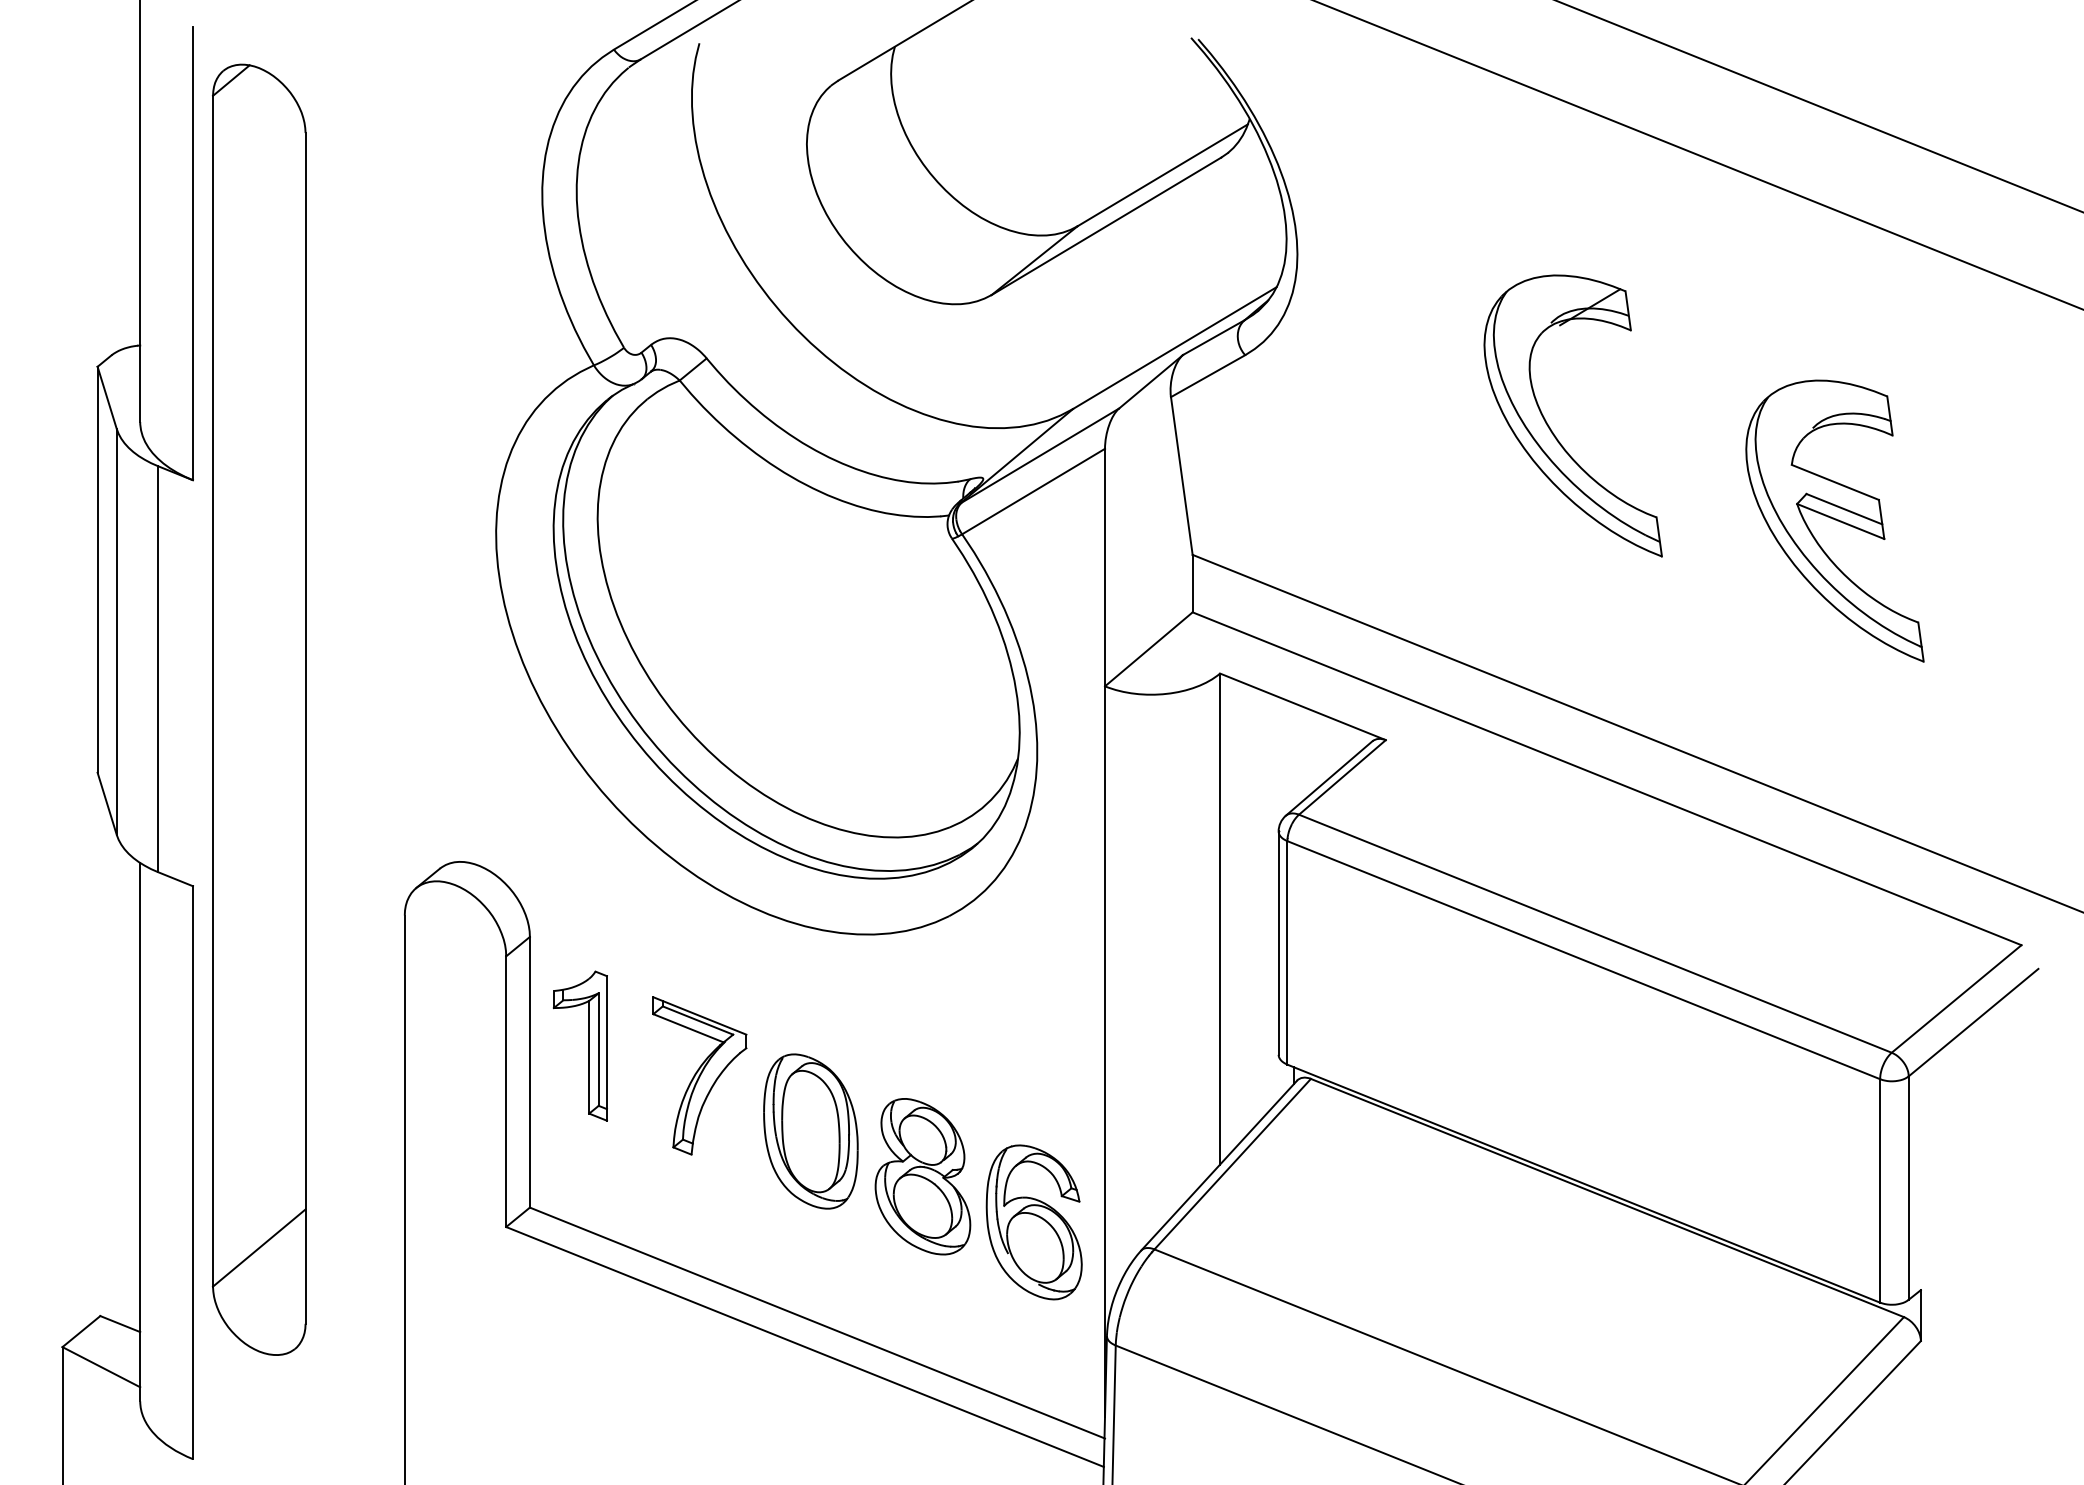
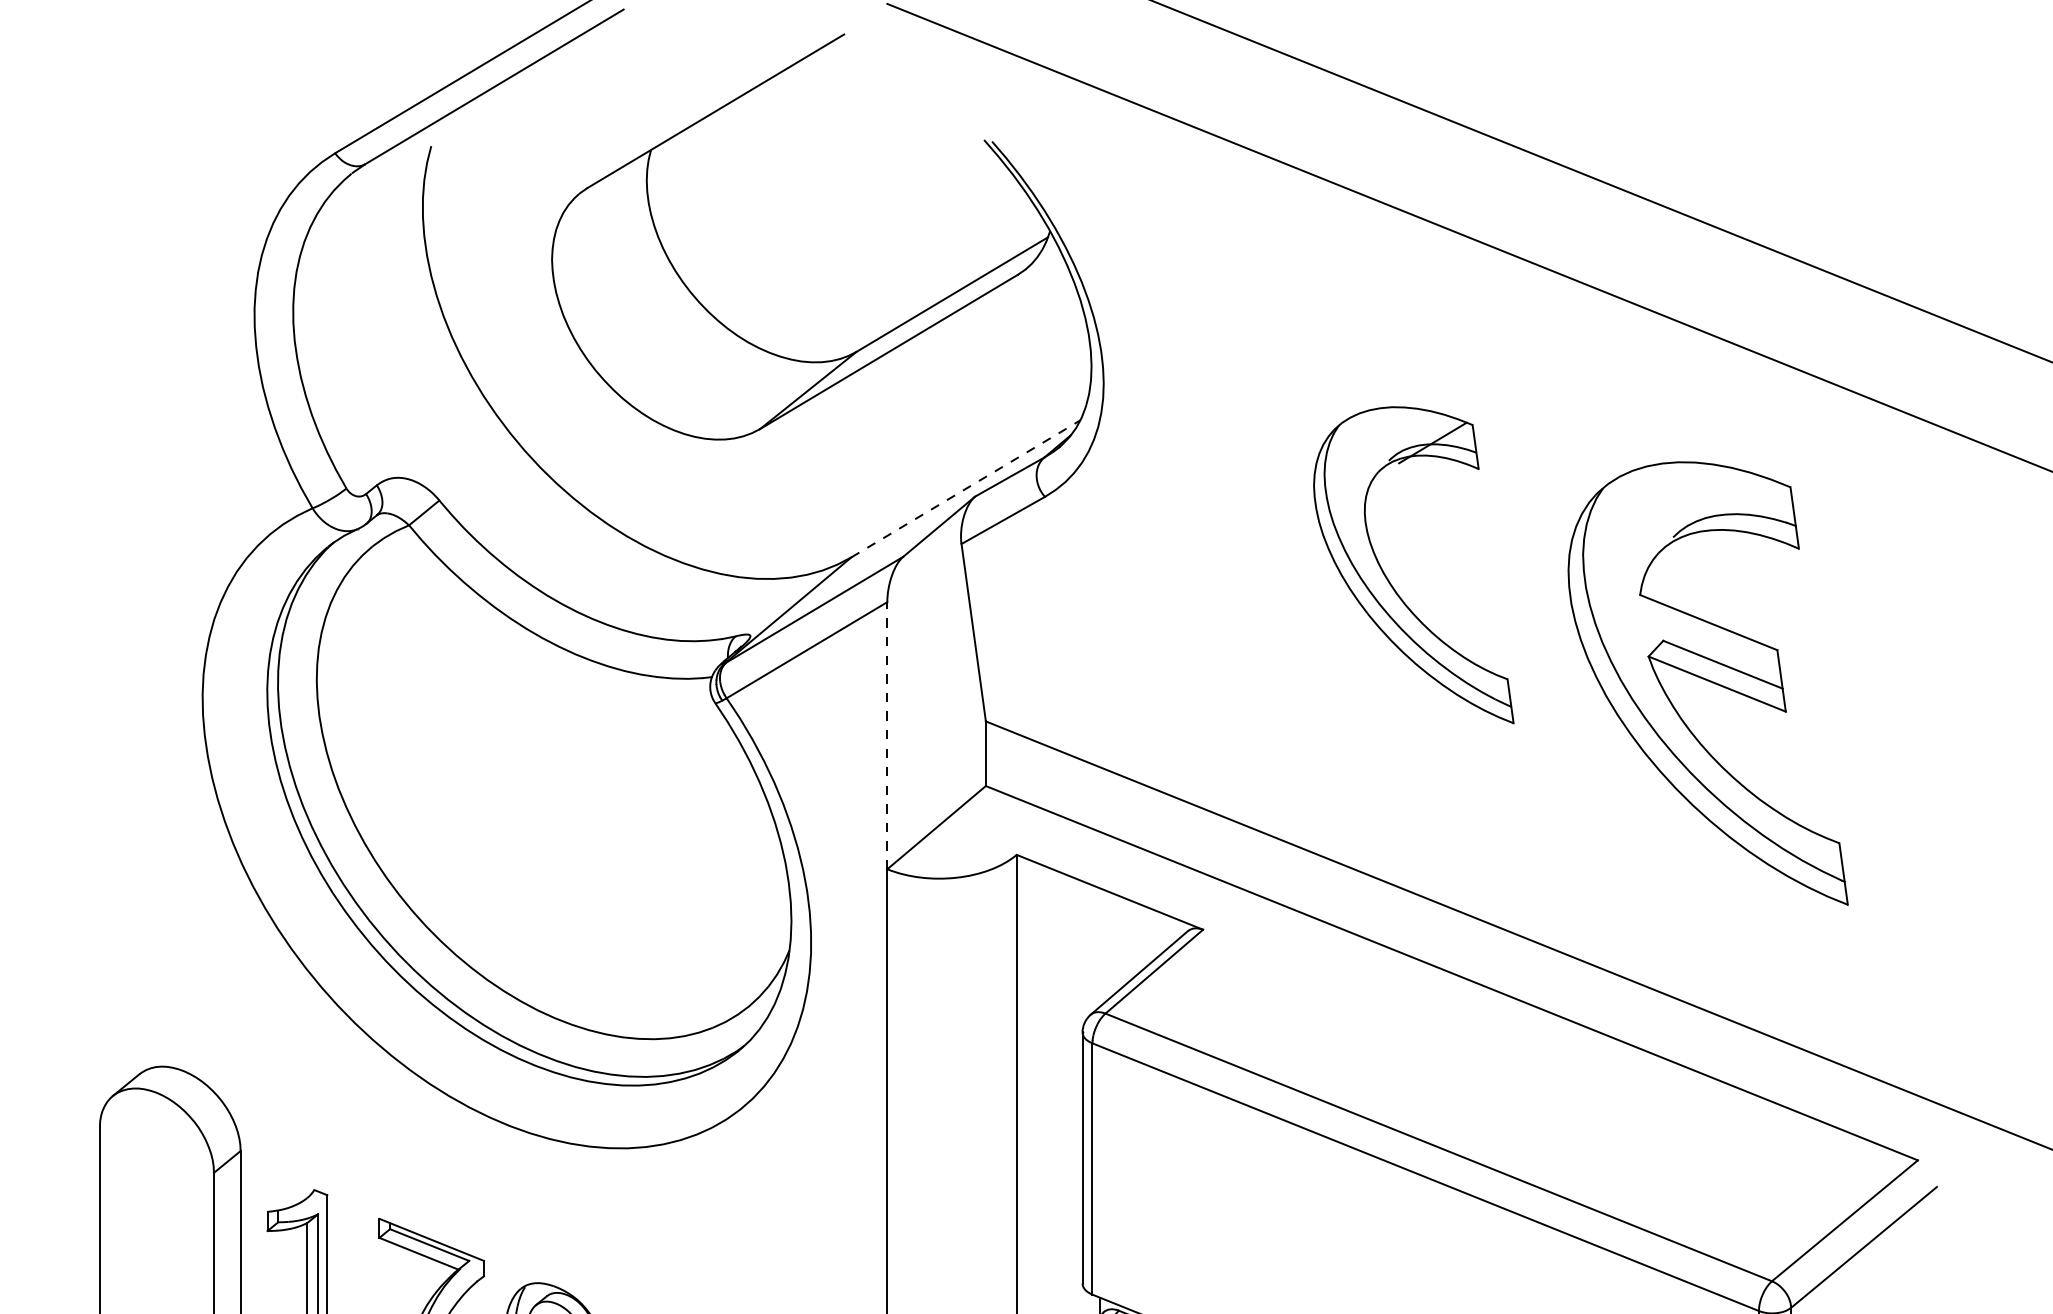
line: (1174, 348) -> (965, 489), solid -> dashed
part: (1834, 520) -> (1707, 682), size x1.4
line: (1105, 567) -> (887, 735), solid -> dashed

